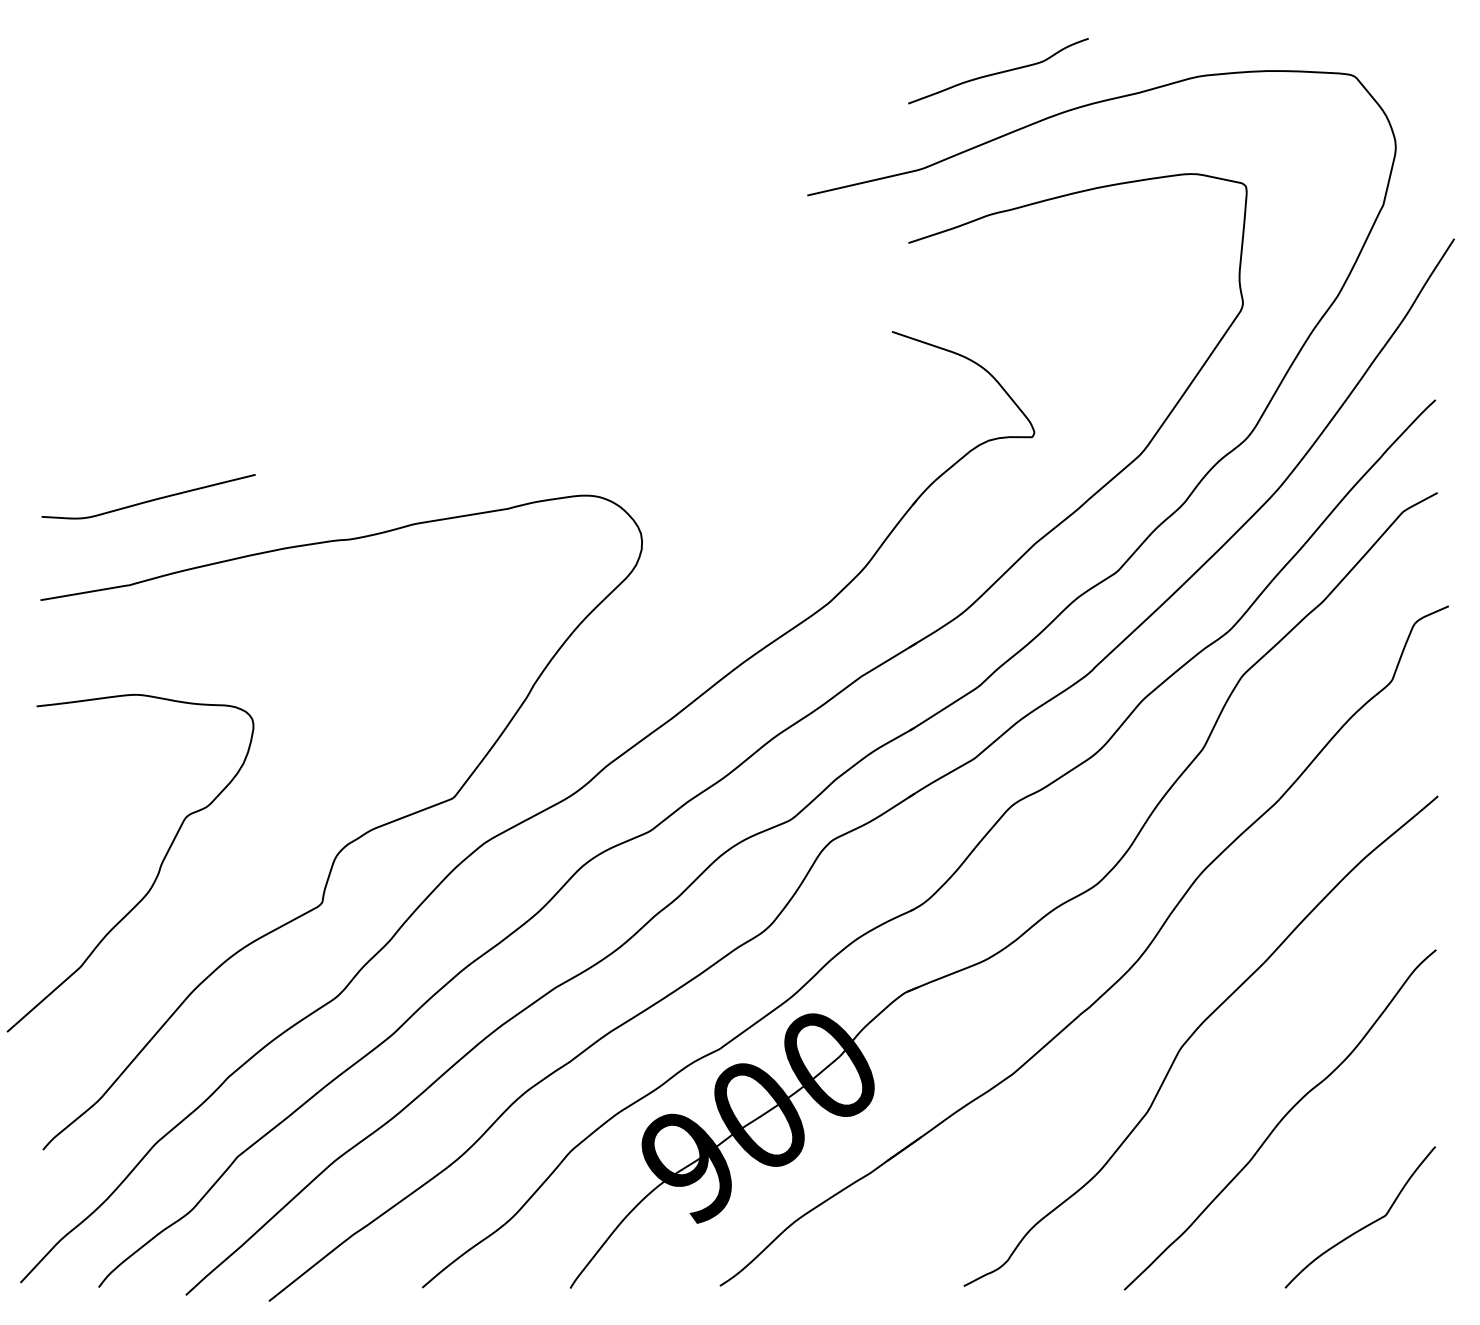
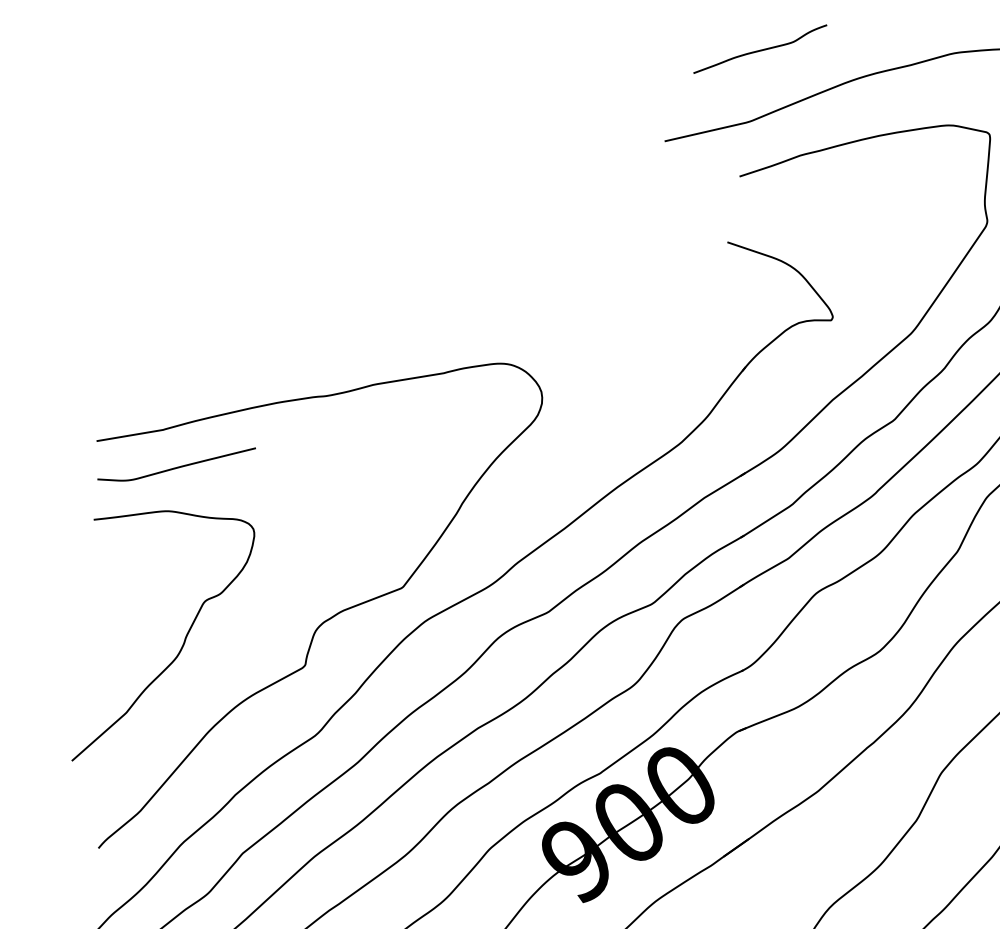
curve: (998, 72) -> (760, 50), moved
curve: (148, 500) -> (176, 467), moved

